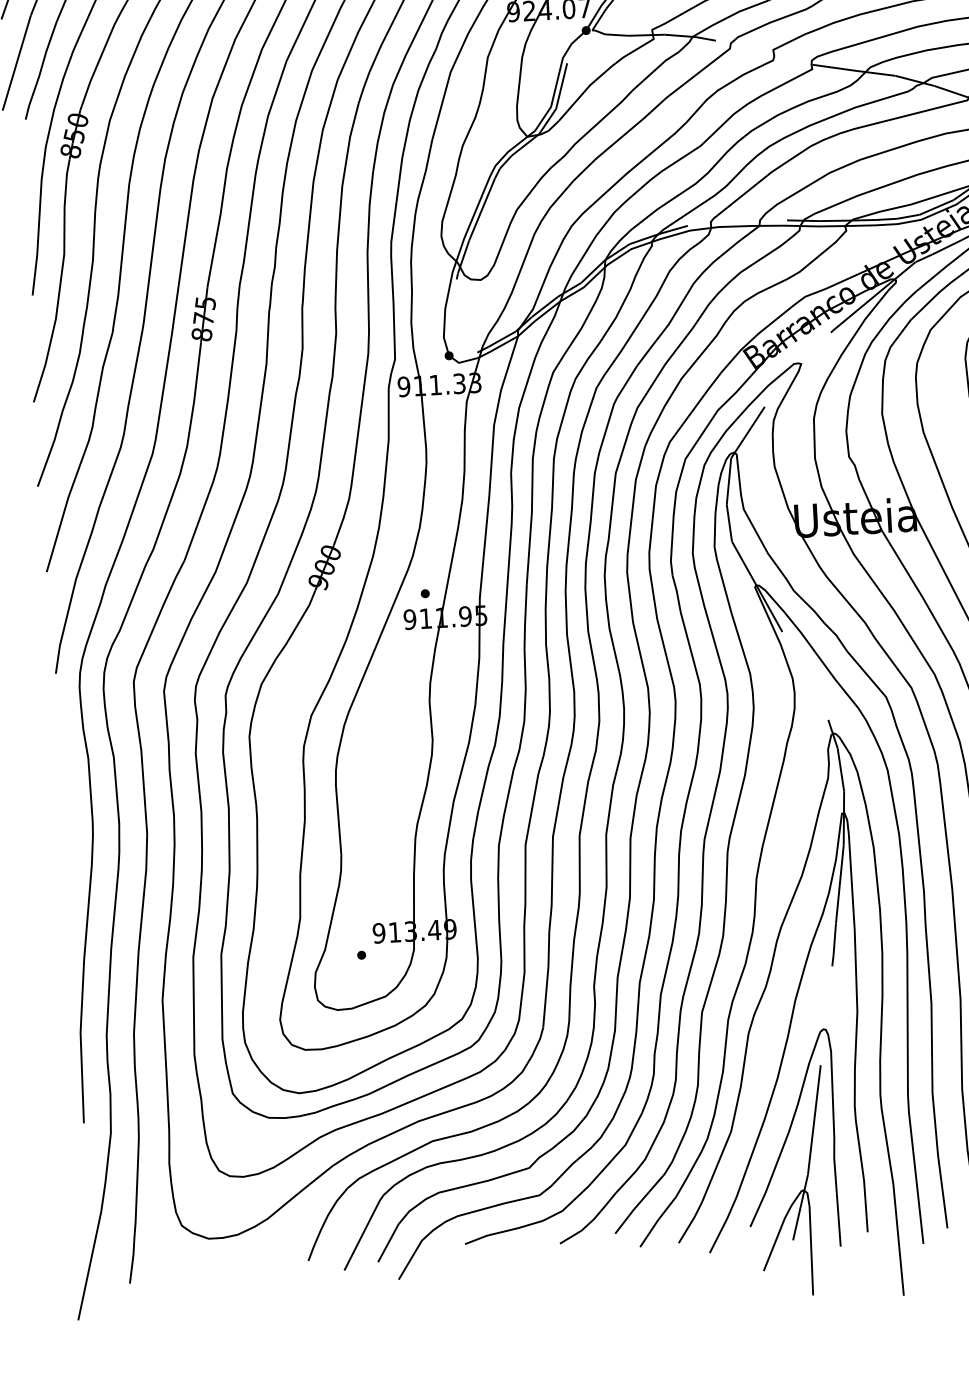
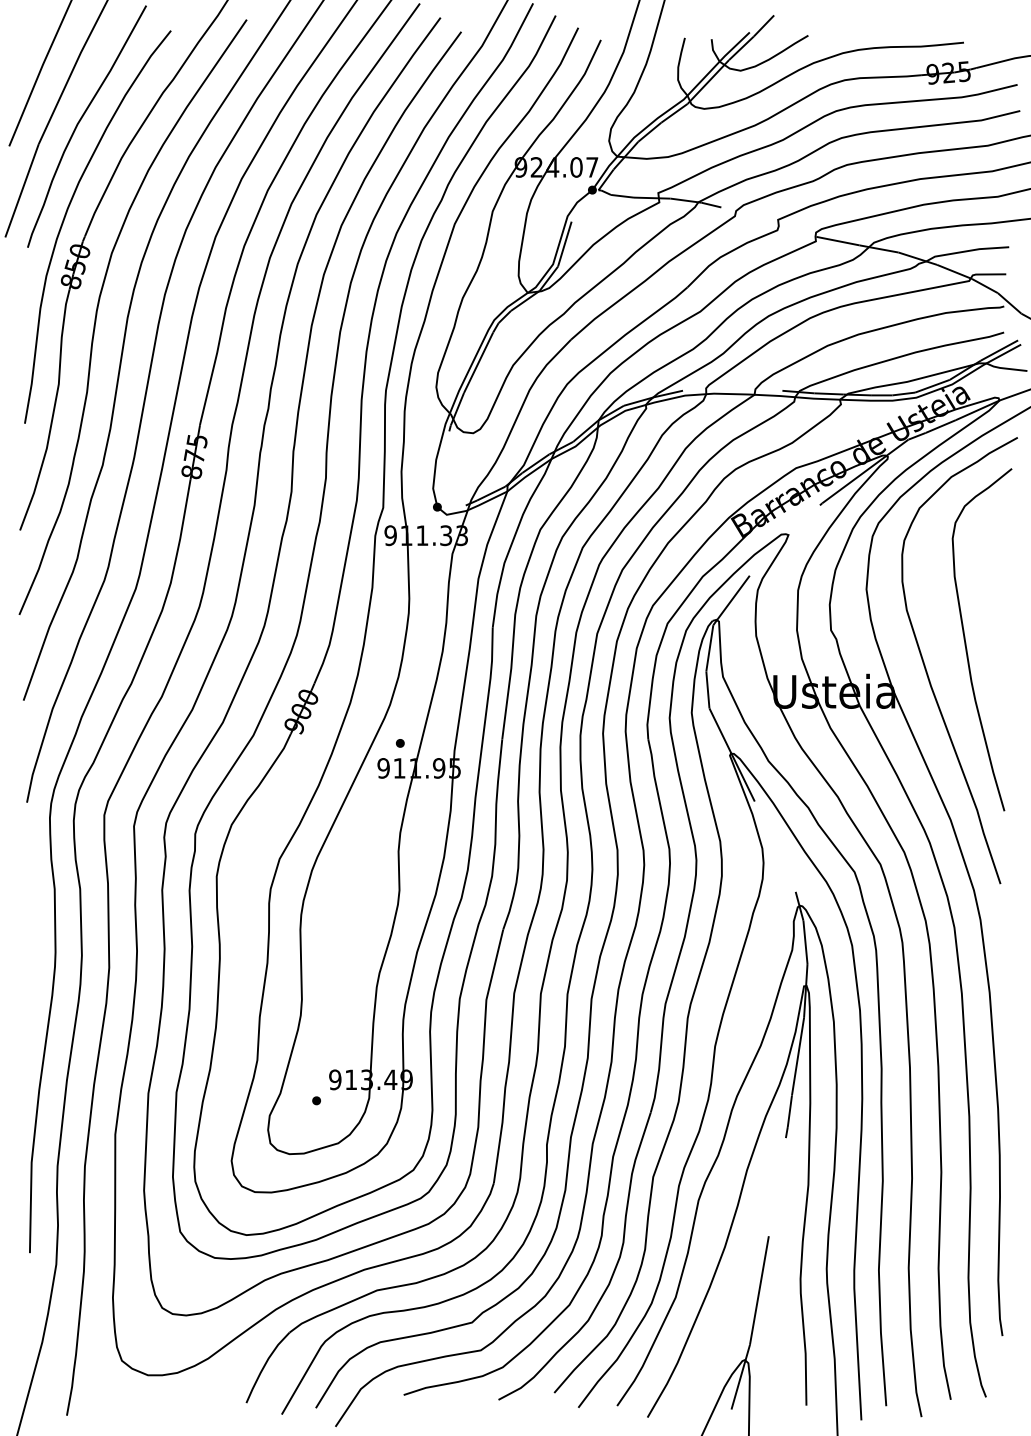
curve: (787, 1139) -> (731, 1308), removed

